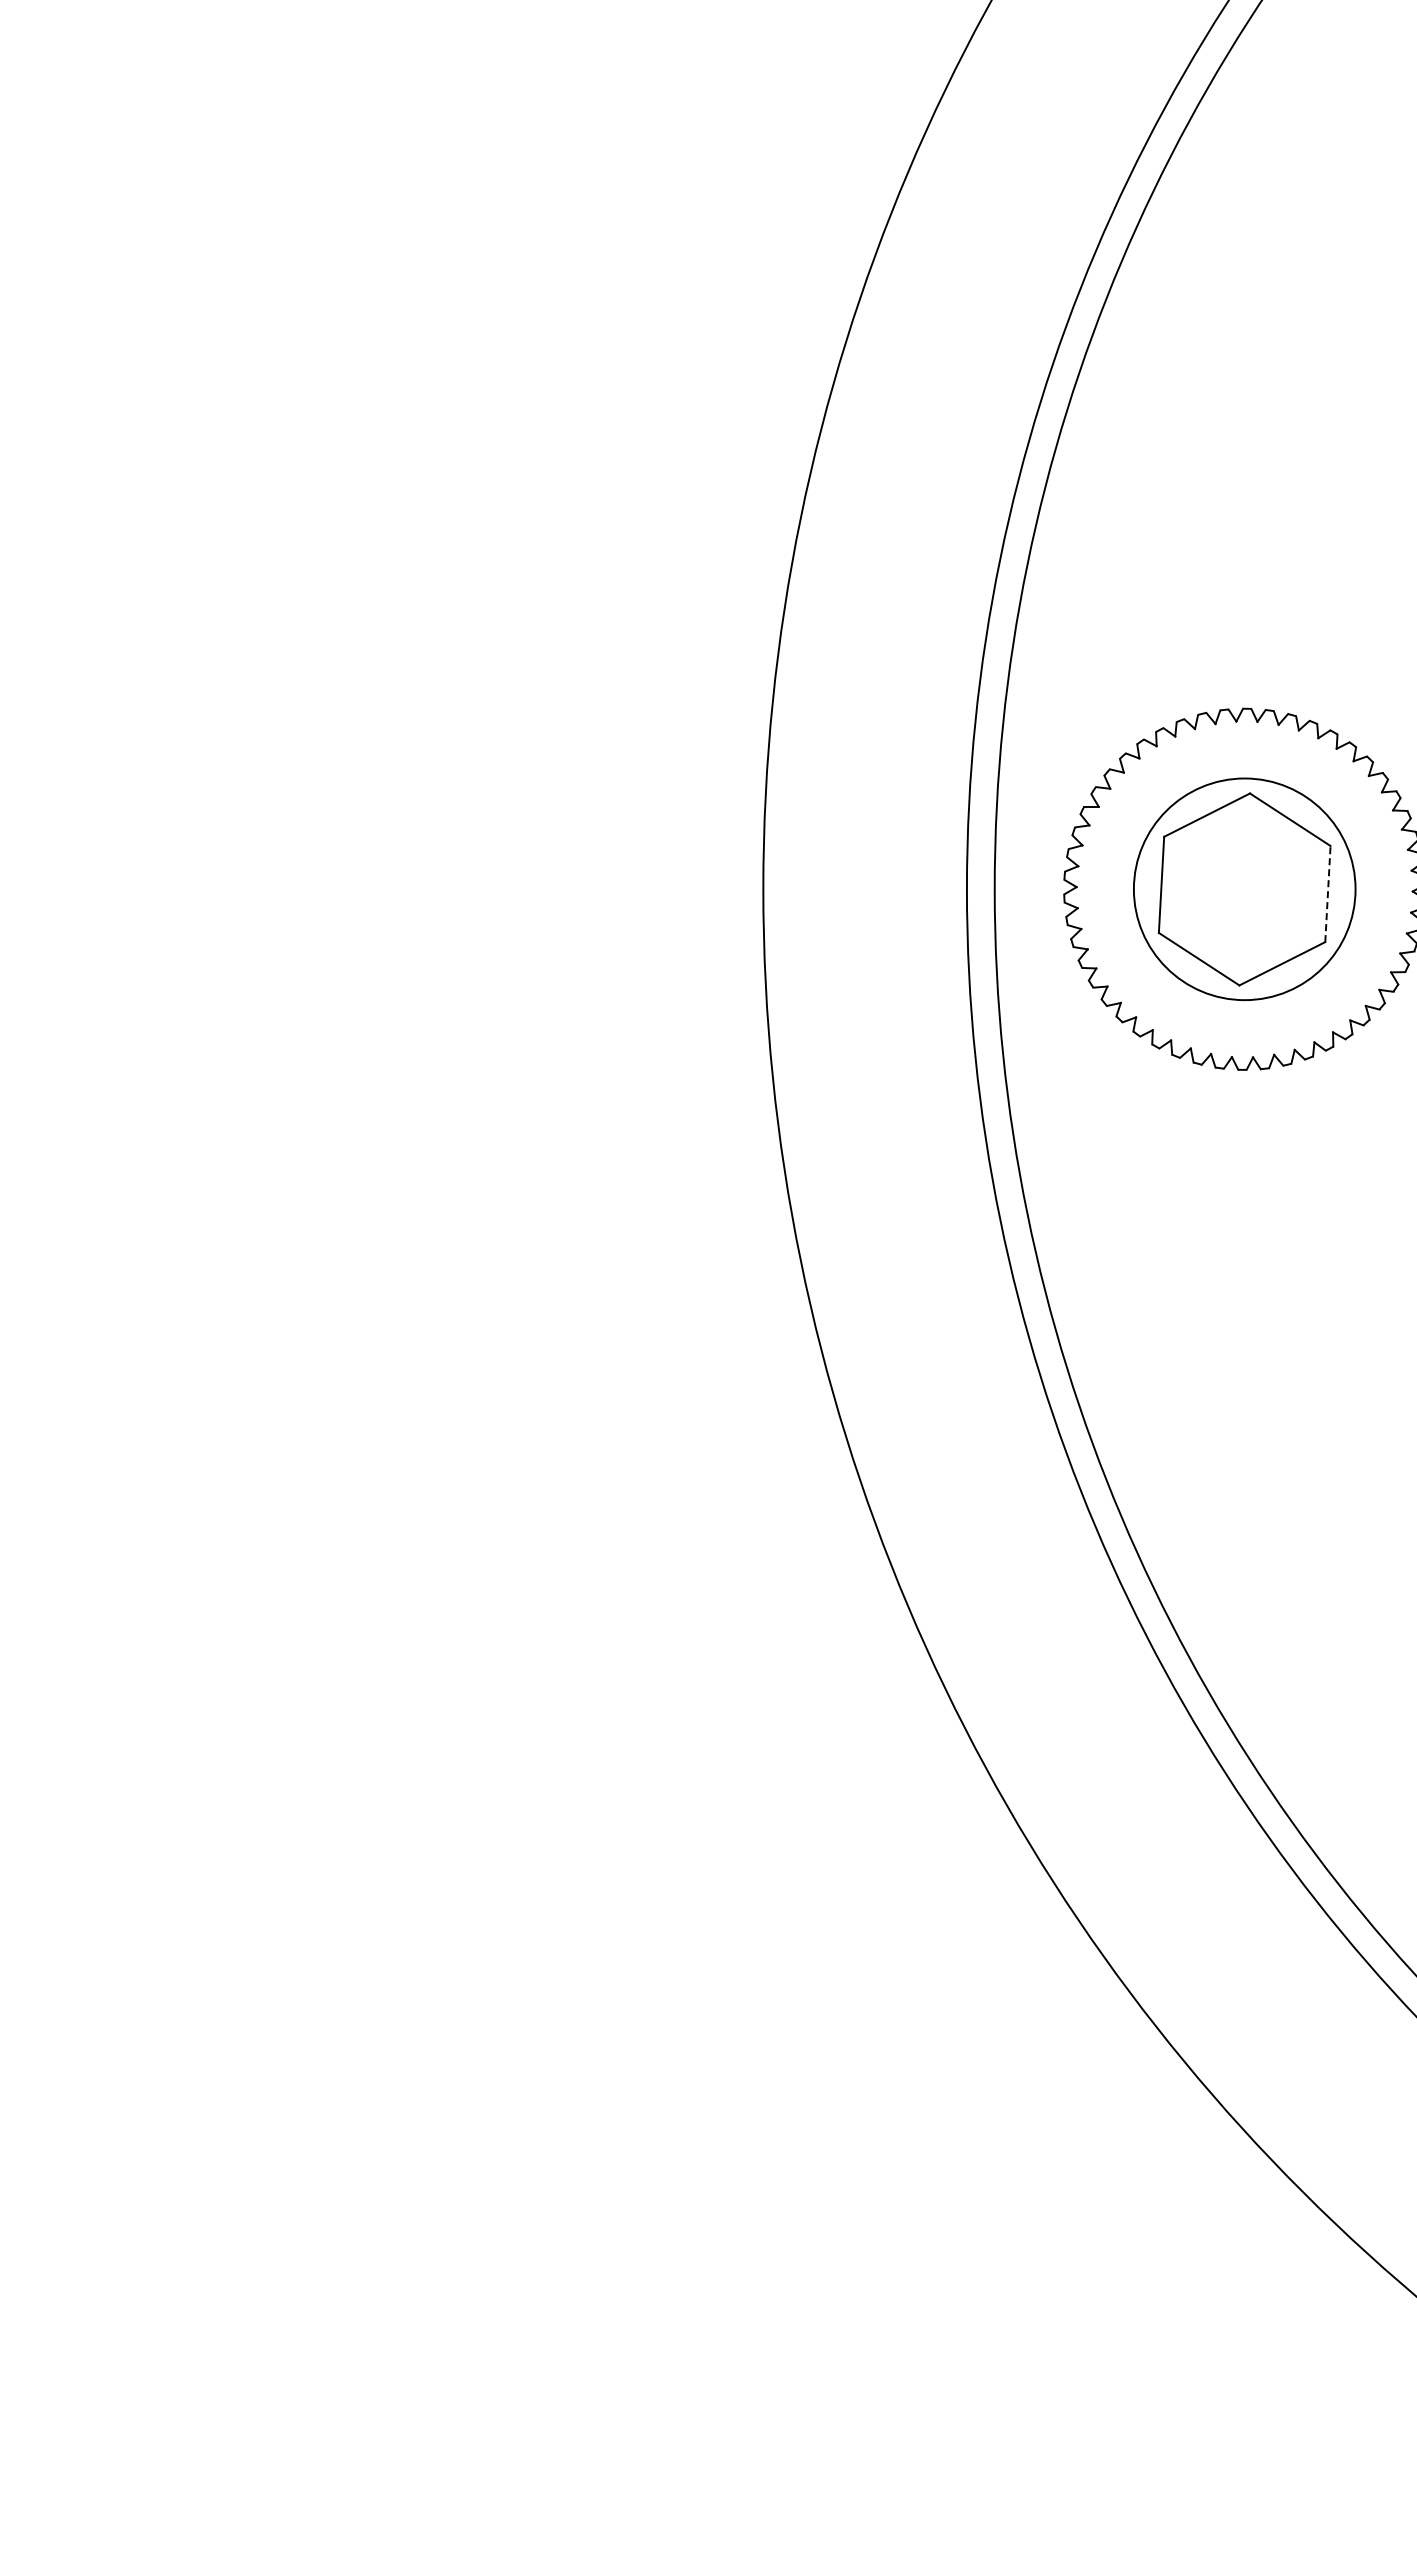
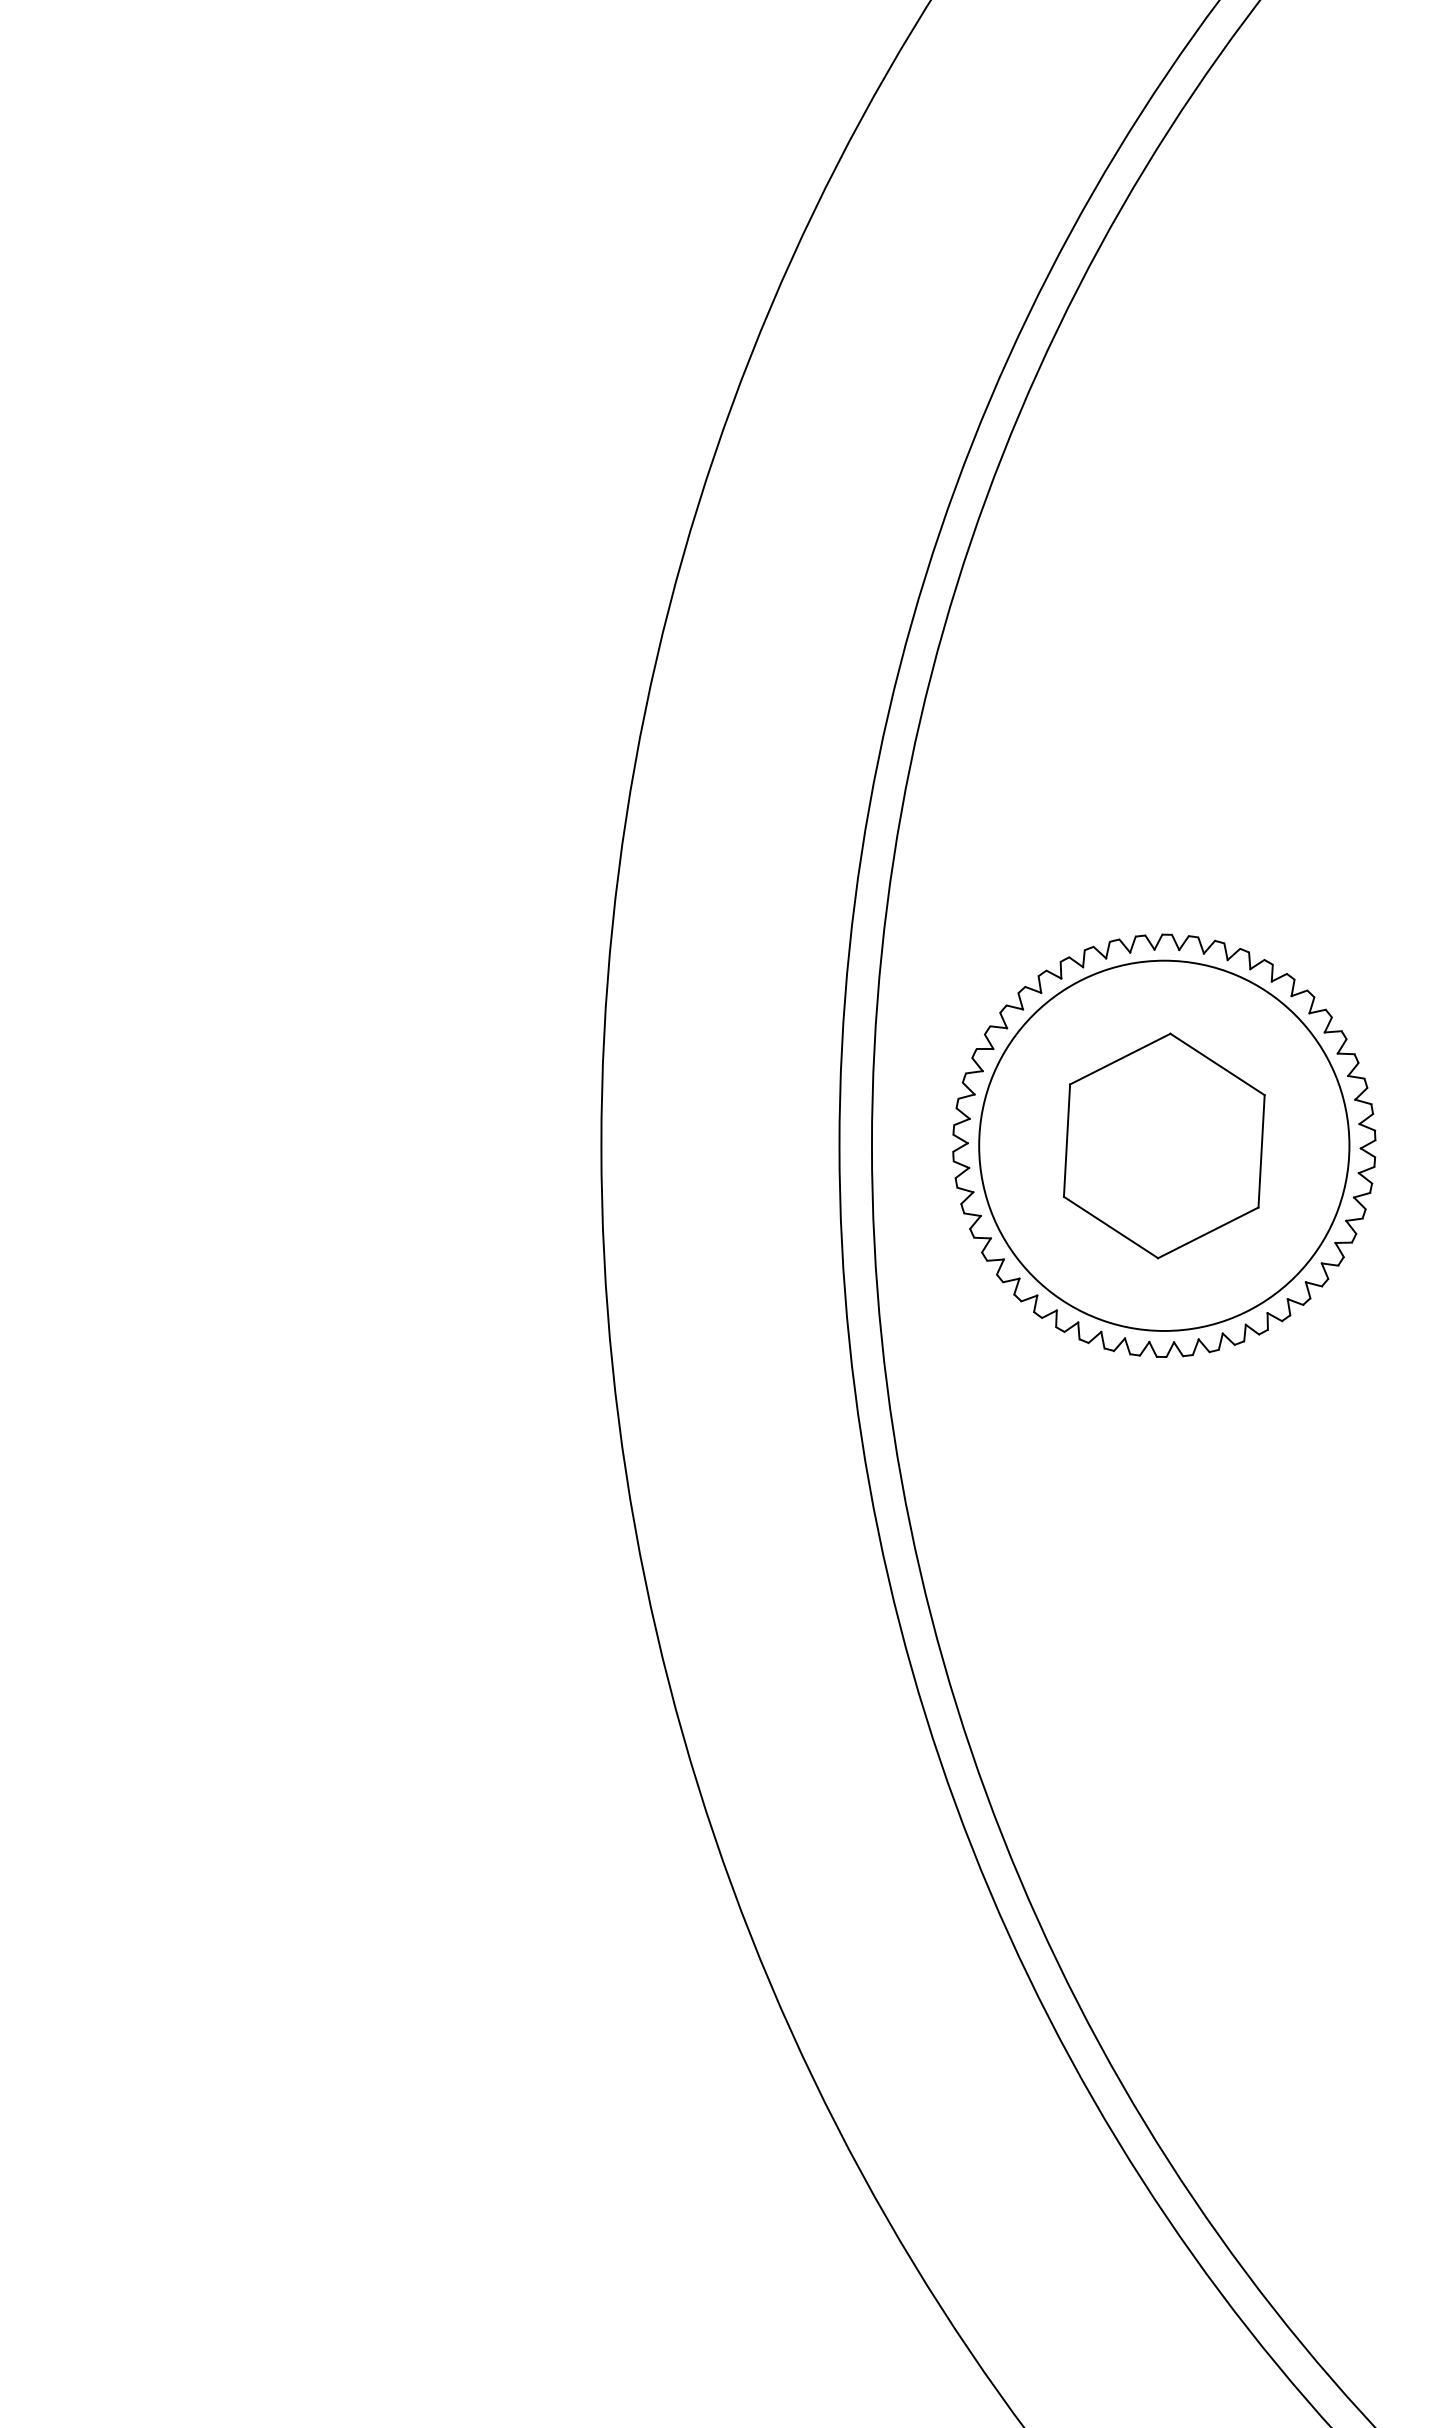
circle: (1244, 889) -> (1164, 1146), size x1.43
line: (1327, 893) -> (1261, 1150), dashed -> solid

